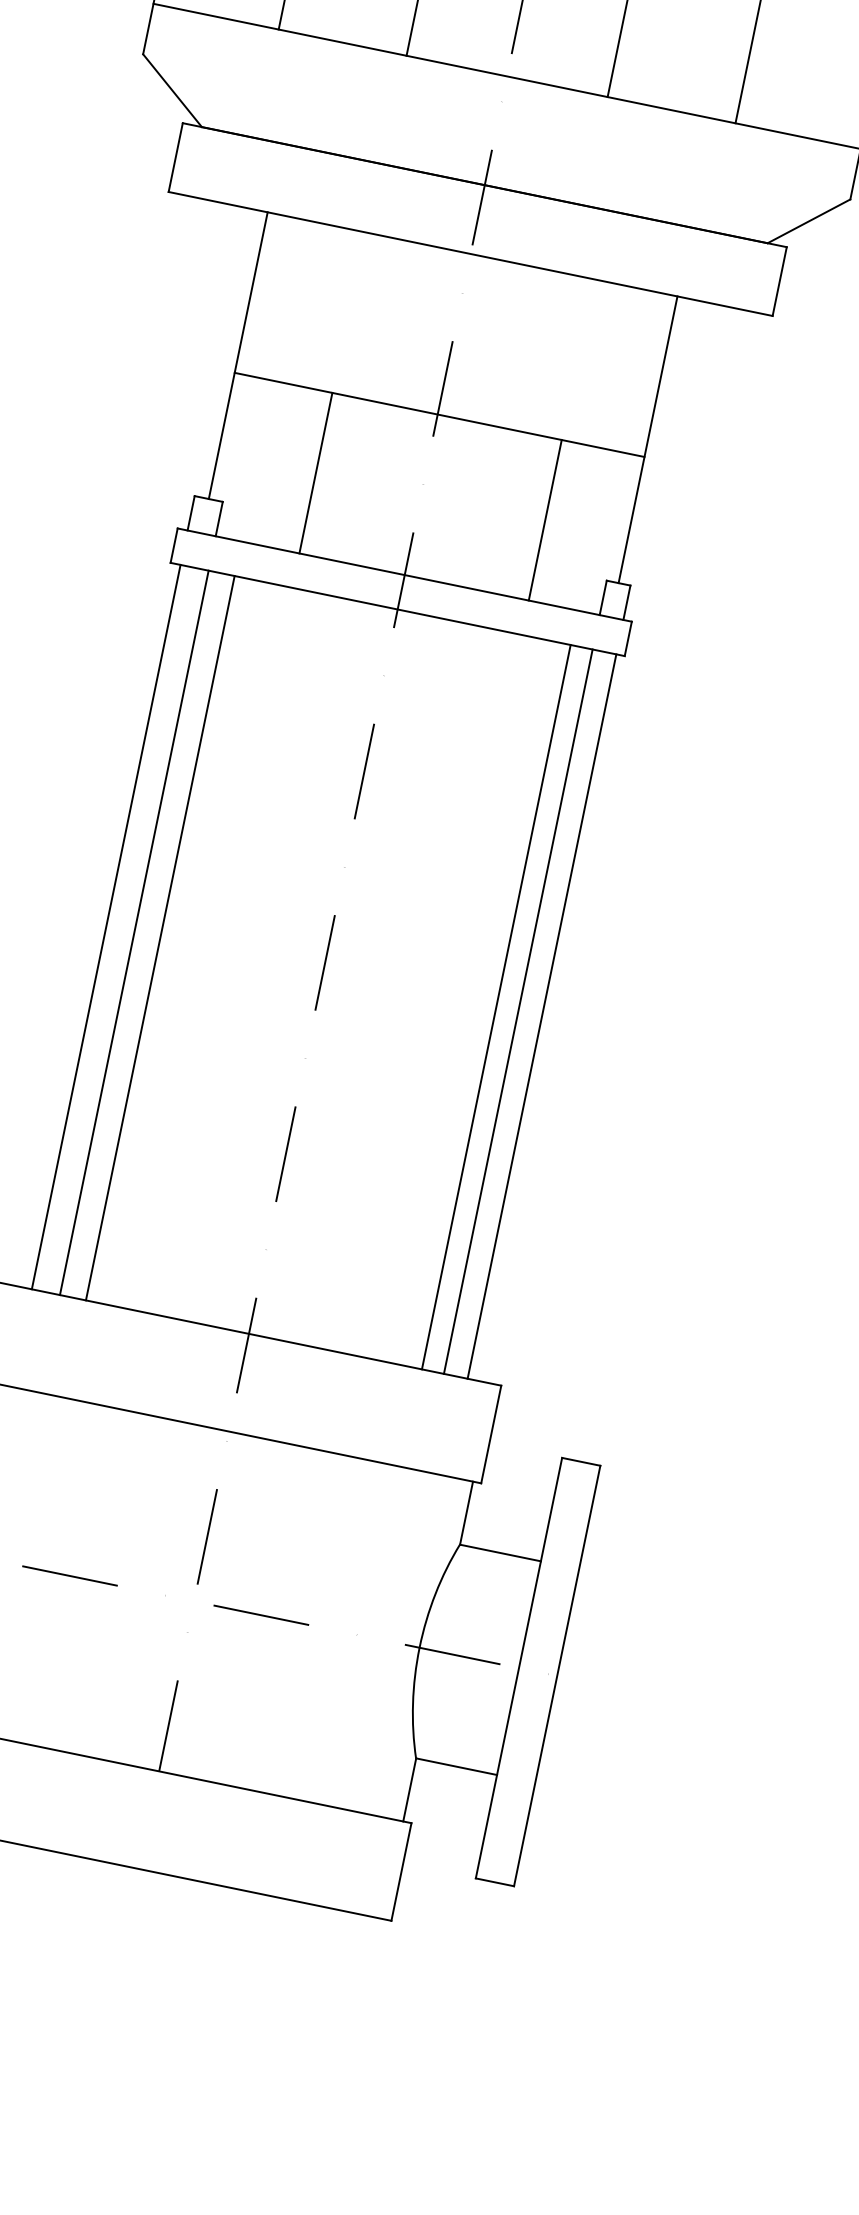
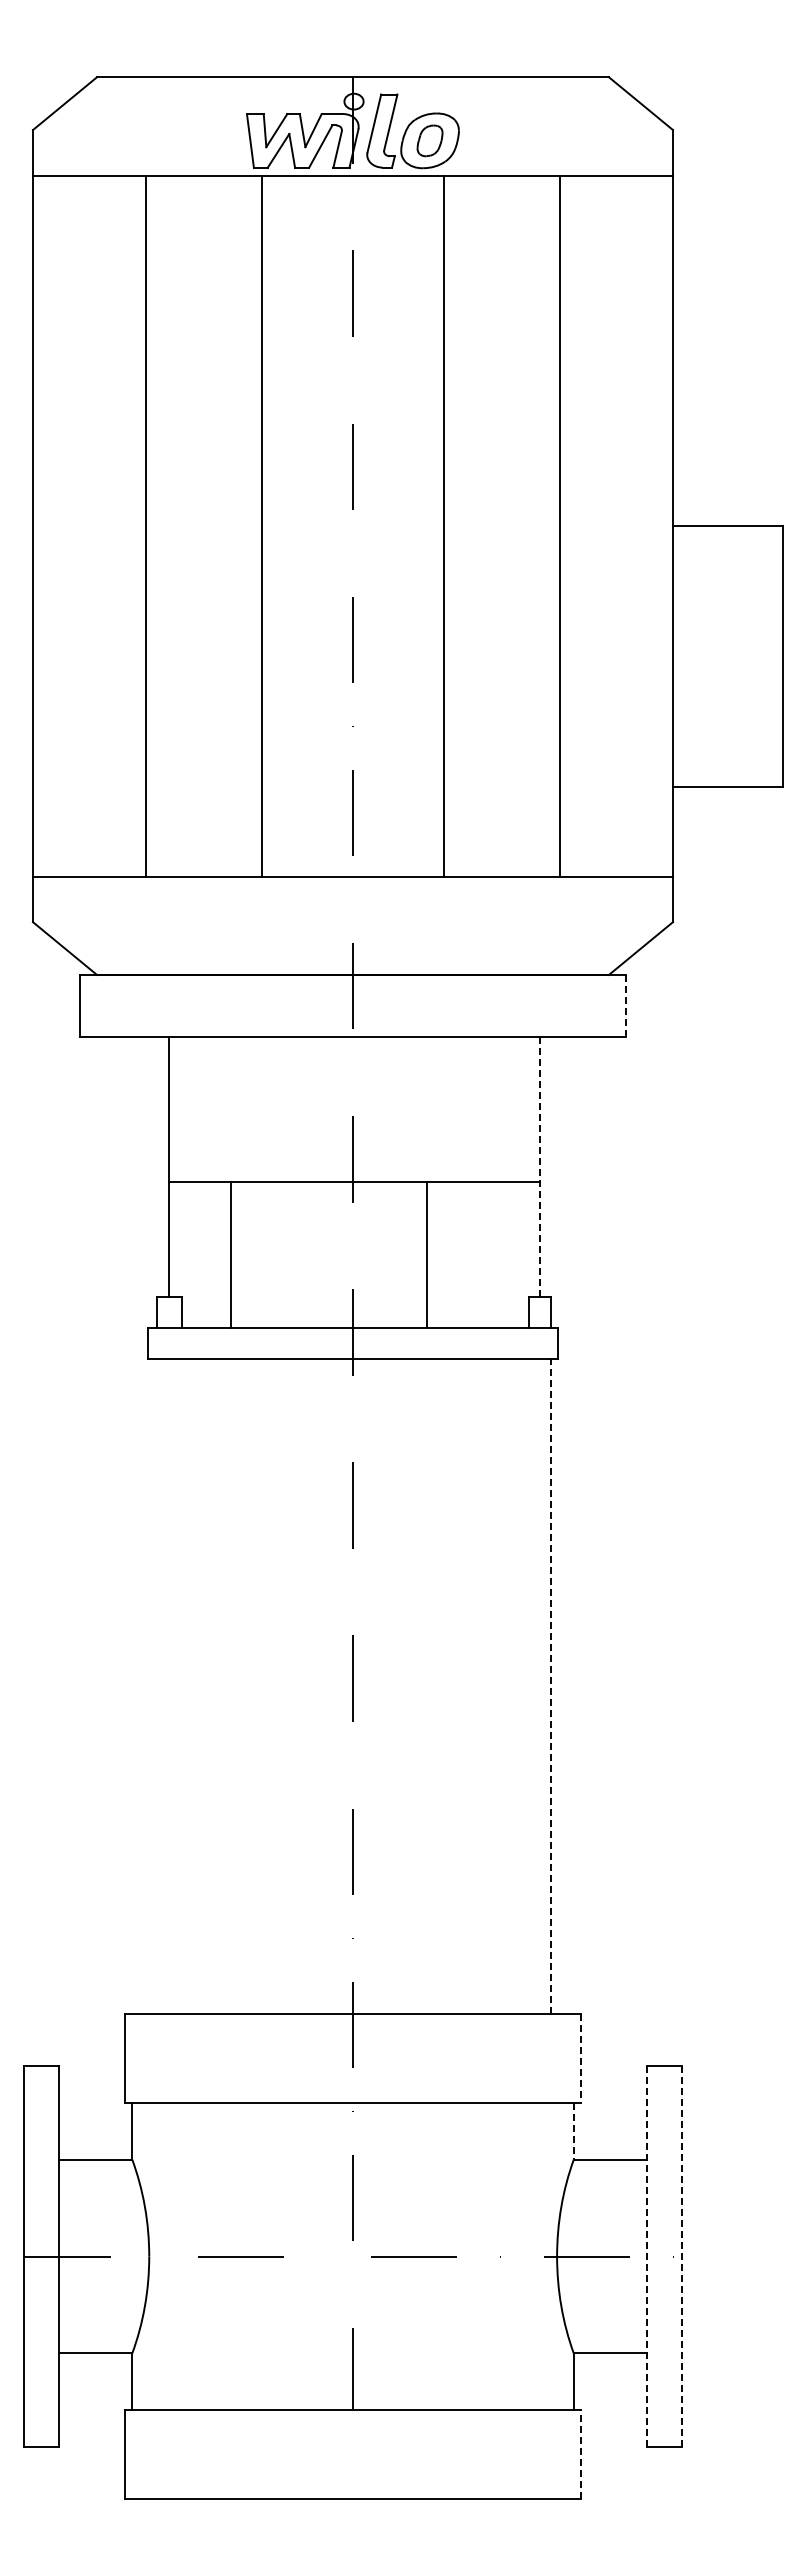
line: (779, 282) -> (626, 1006), solid -> dashed
line: (648, 439) -> (540, 1166), solid -> dashed
line: (315, 472) -> (230, 1254), moved
line: (545, 519) -> (427, 1254), moved
line: (106, 926) -> (156, 1686), removed
line: (133, 932) -> (181, 1686), removed
line: (160, 938) -> (205, 1686), removed
line: (496, 1007) -> (509, 1686), removed
line: (518, 1011) -> (529, 1686), removed
line: (541, 1016) -> (550, 1686), solid -> dashed
line: (491, 1435) -> (581, 2059), solid -> dashed
line: (466, 1513) -> (573, 2131), solid -> dashed
line: (519, 1668) -> (647, 2256), solid -> dashed
line: (556, 1677) -> (681, 2257), solid -> dashed
line: (401, 1872) -> (581, 2454), solid -> dashed

